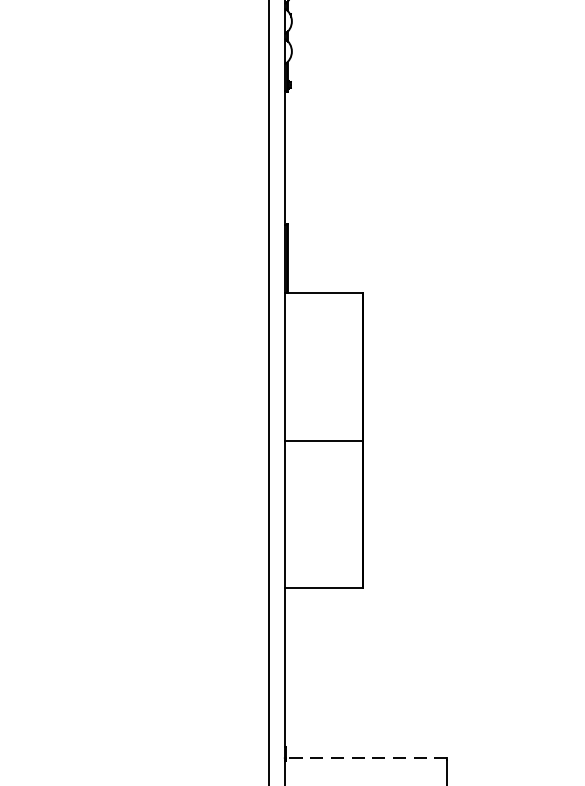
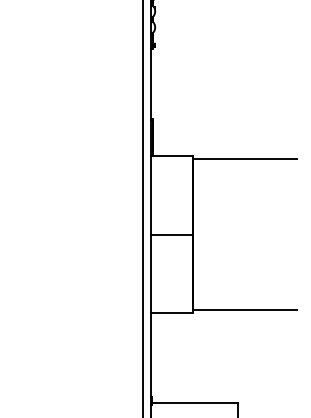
line: (459, 299) -> (244, 159), added
line: (459, 582) -> (244, 309), added
line: (367, 758) -> (195, 403), dashed -> solid

